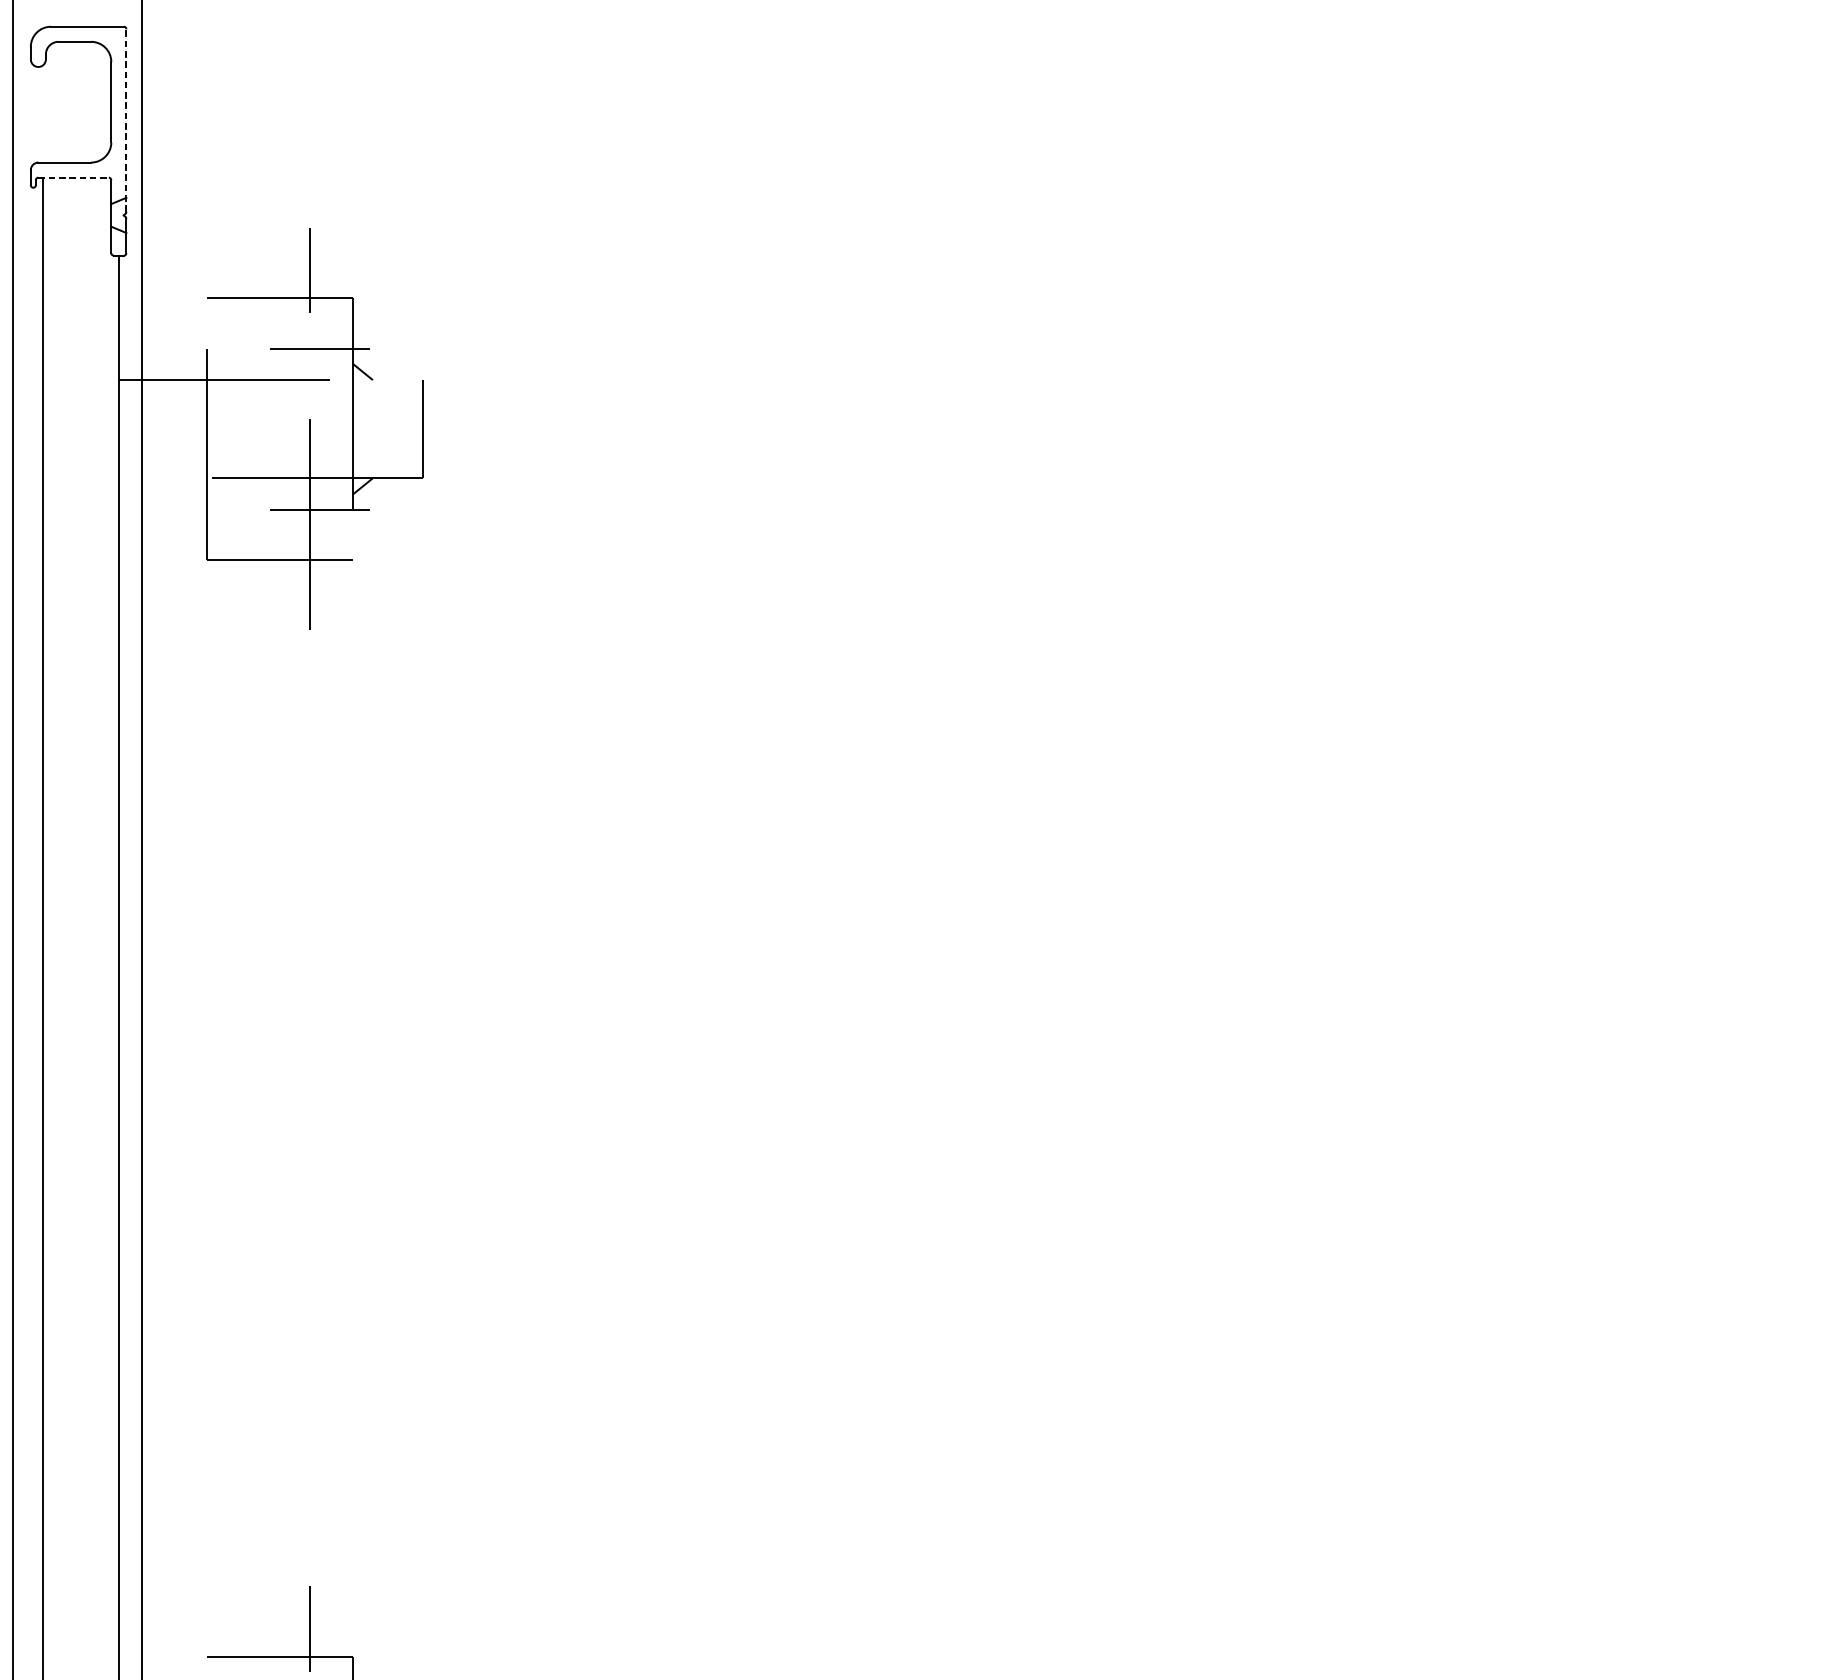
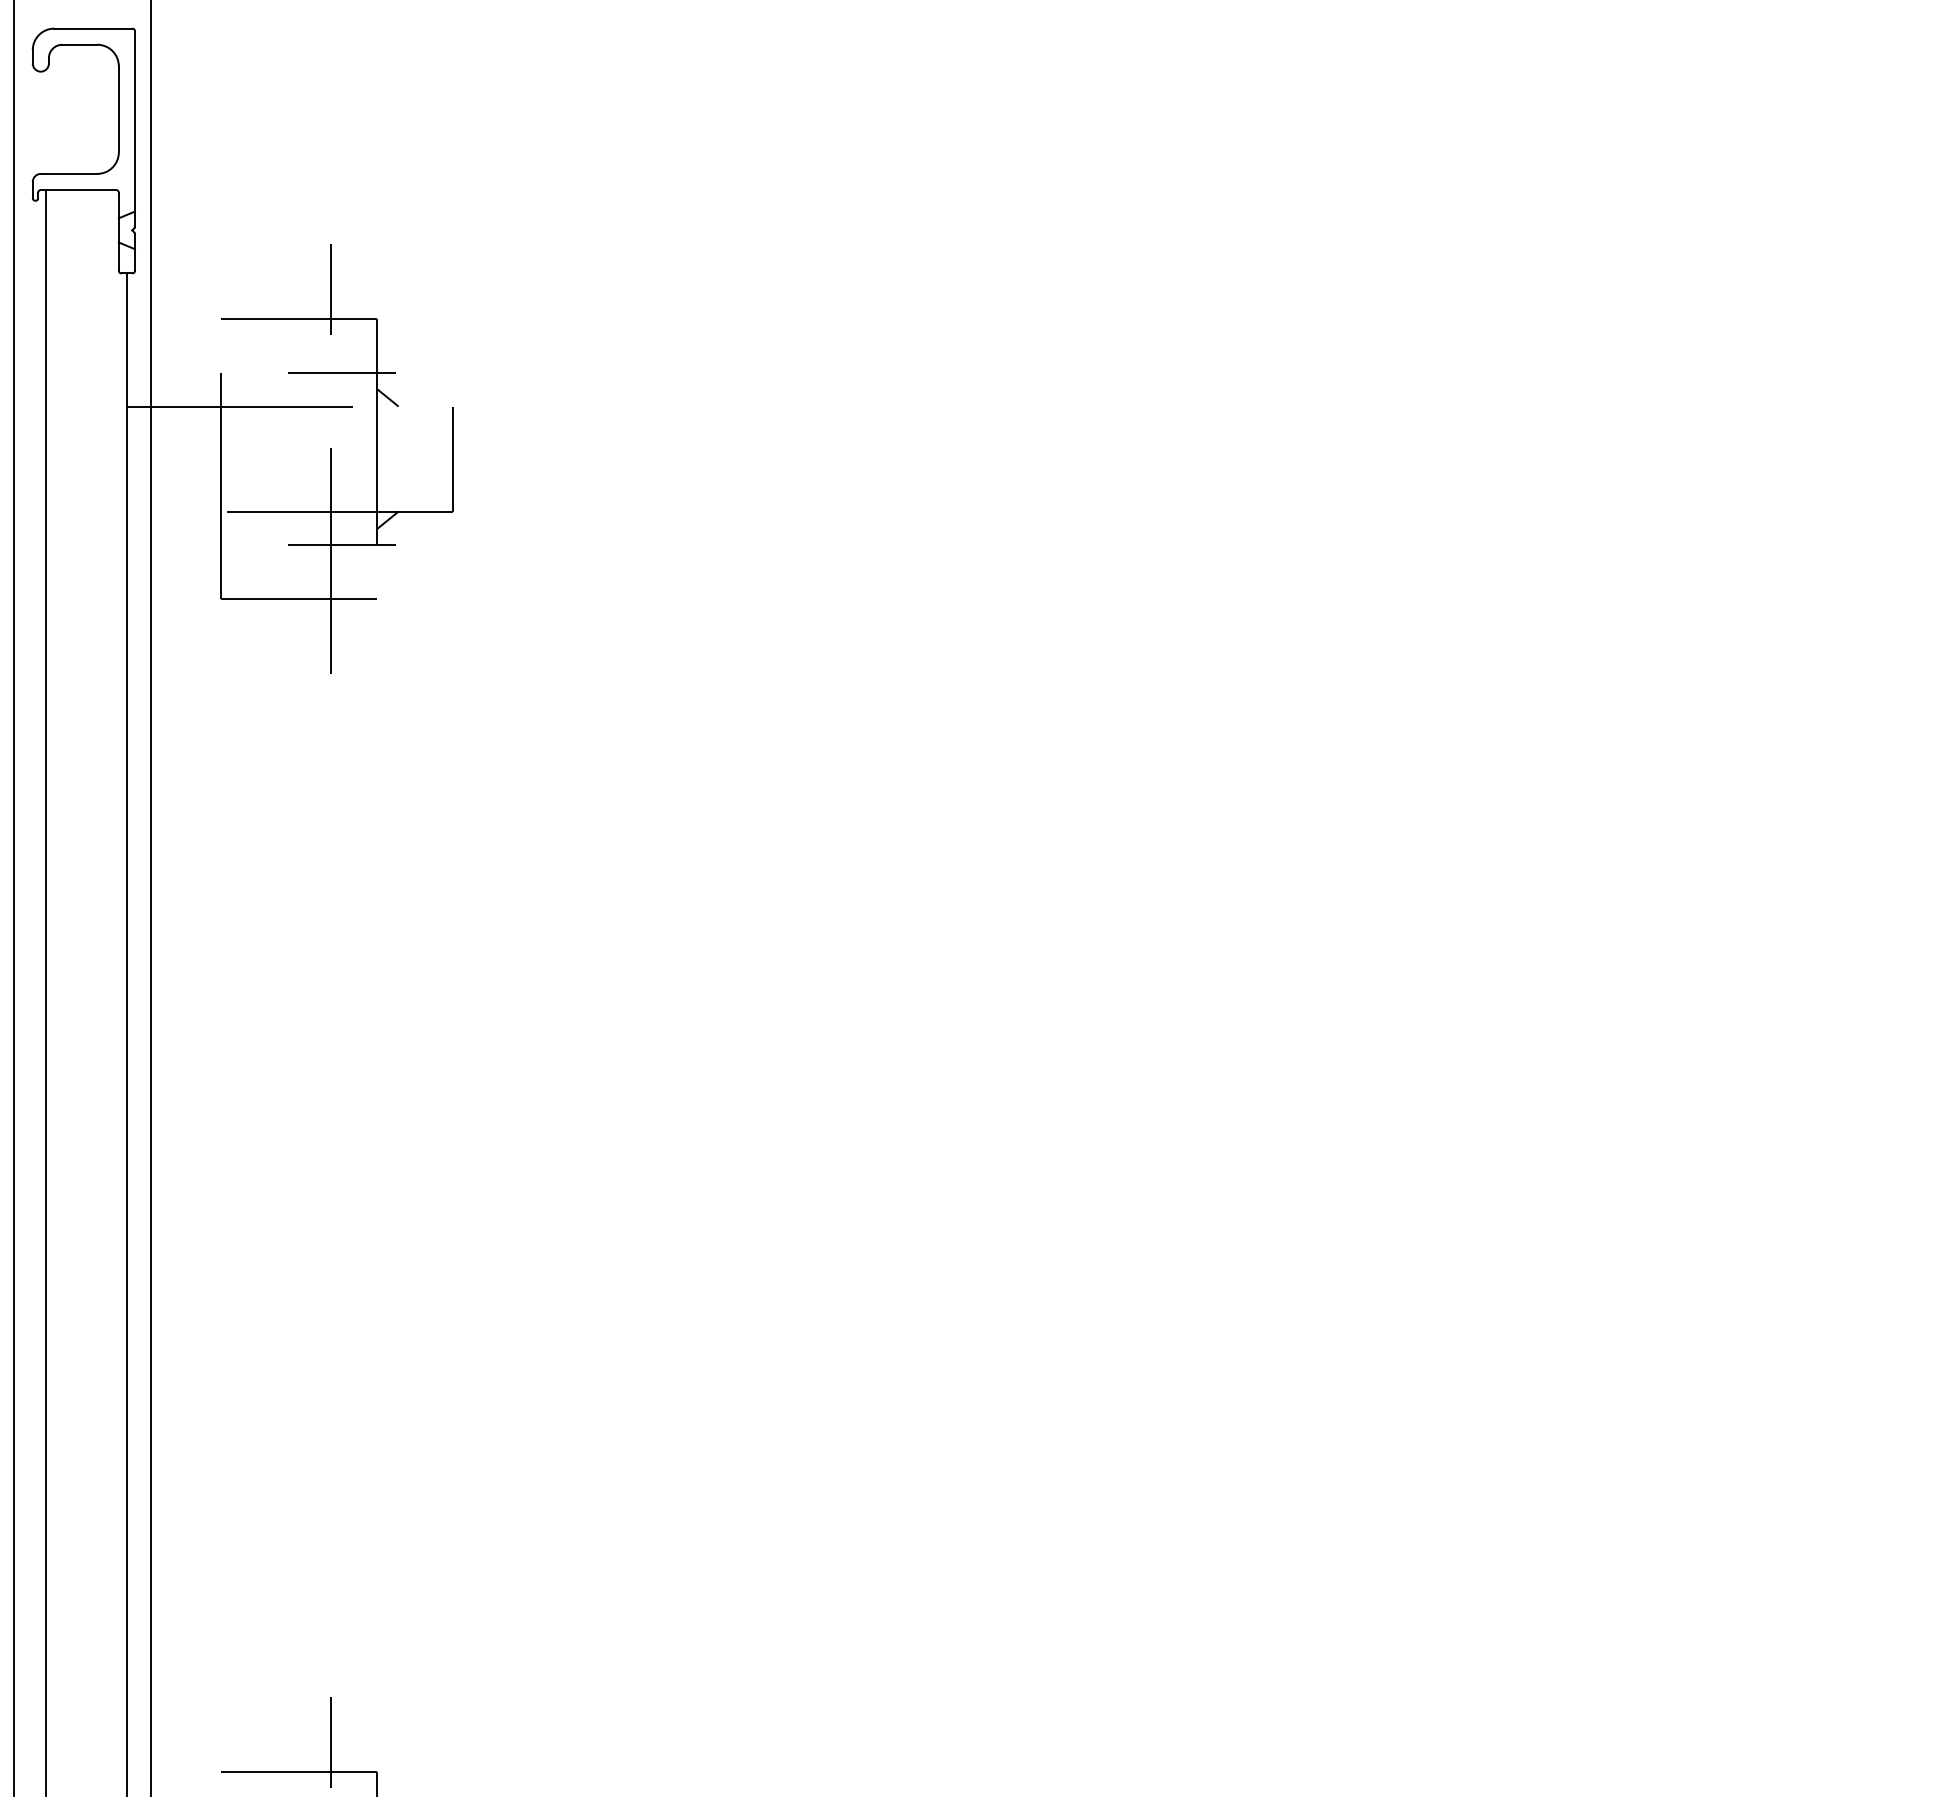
line: (126, 120) -> (135, 128), dashed -> solid
line: (73, 178) -> (78, 190), dashed -> solid

